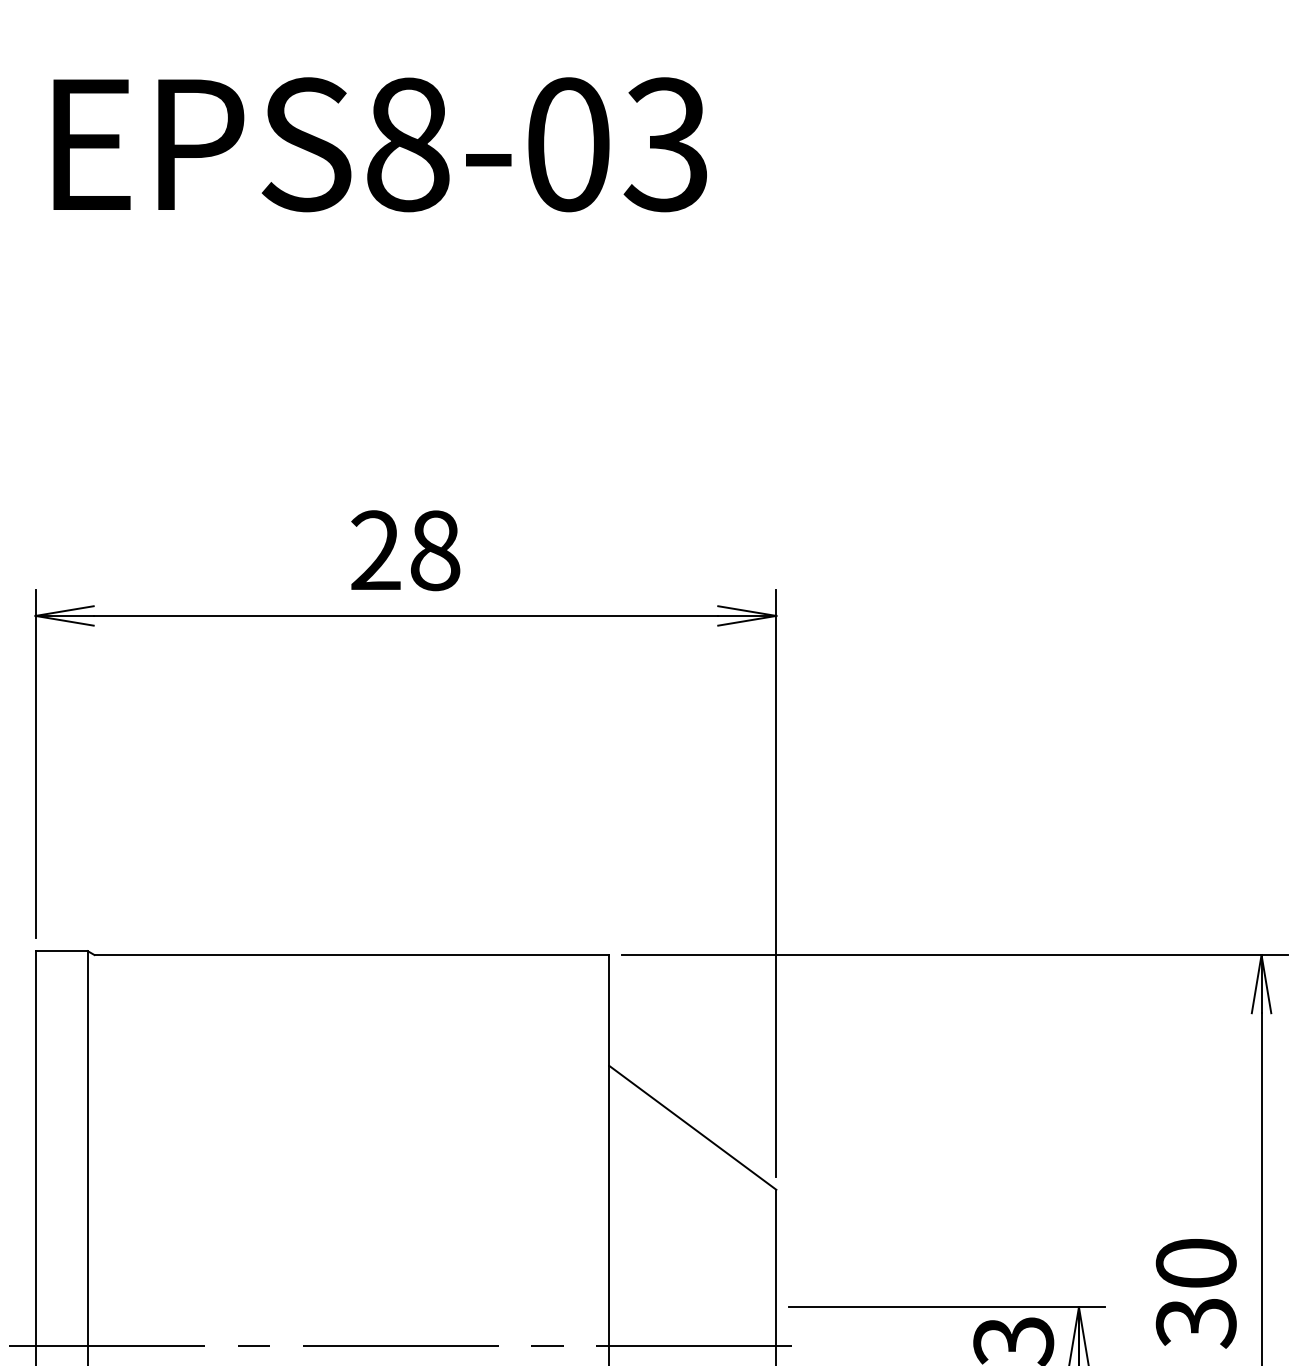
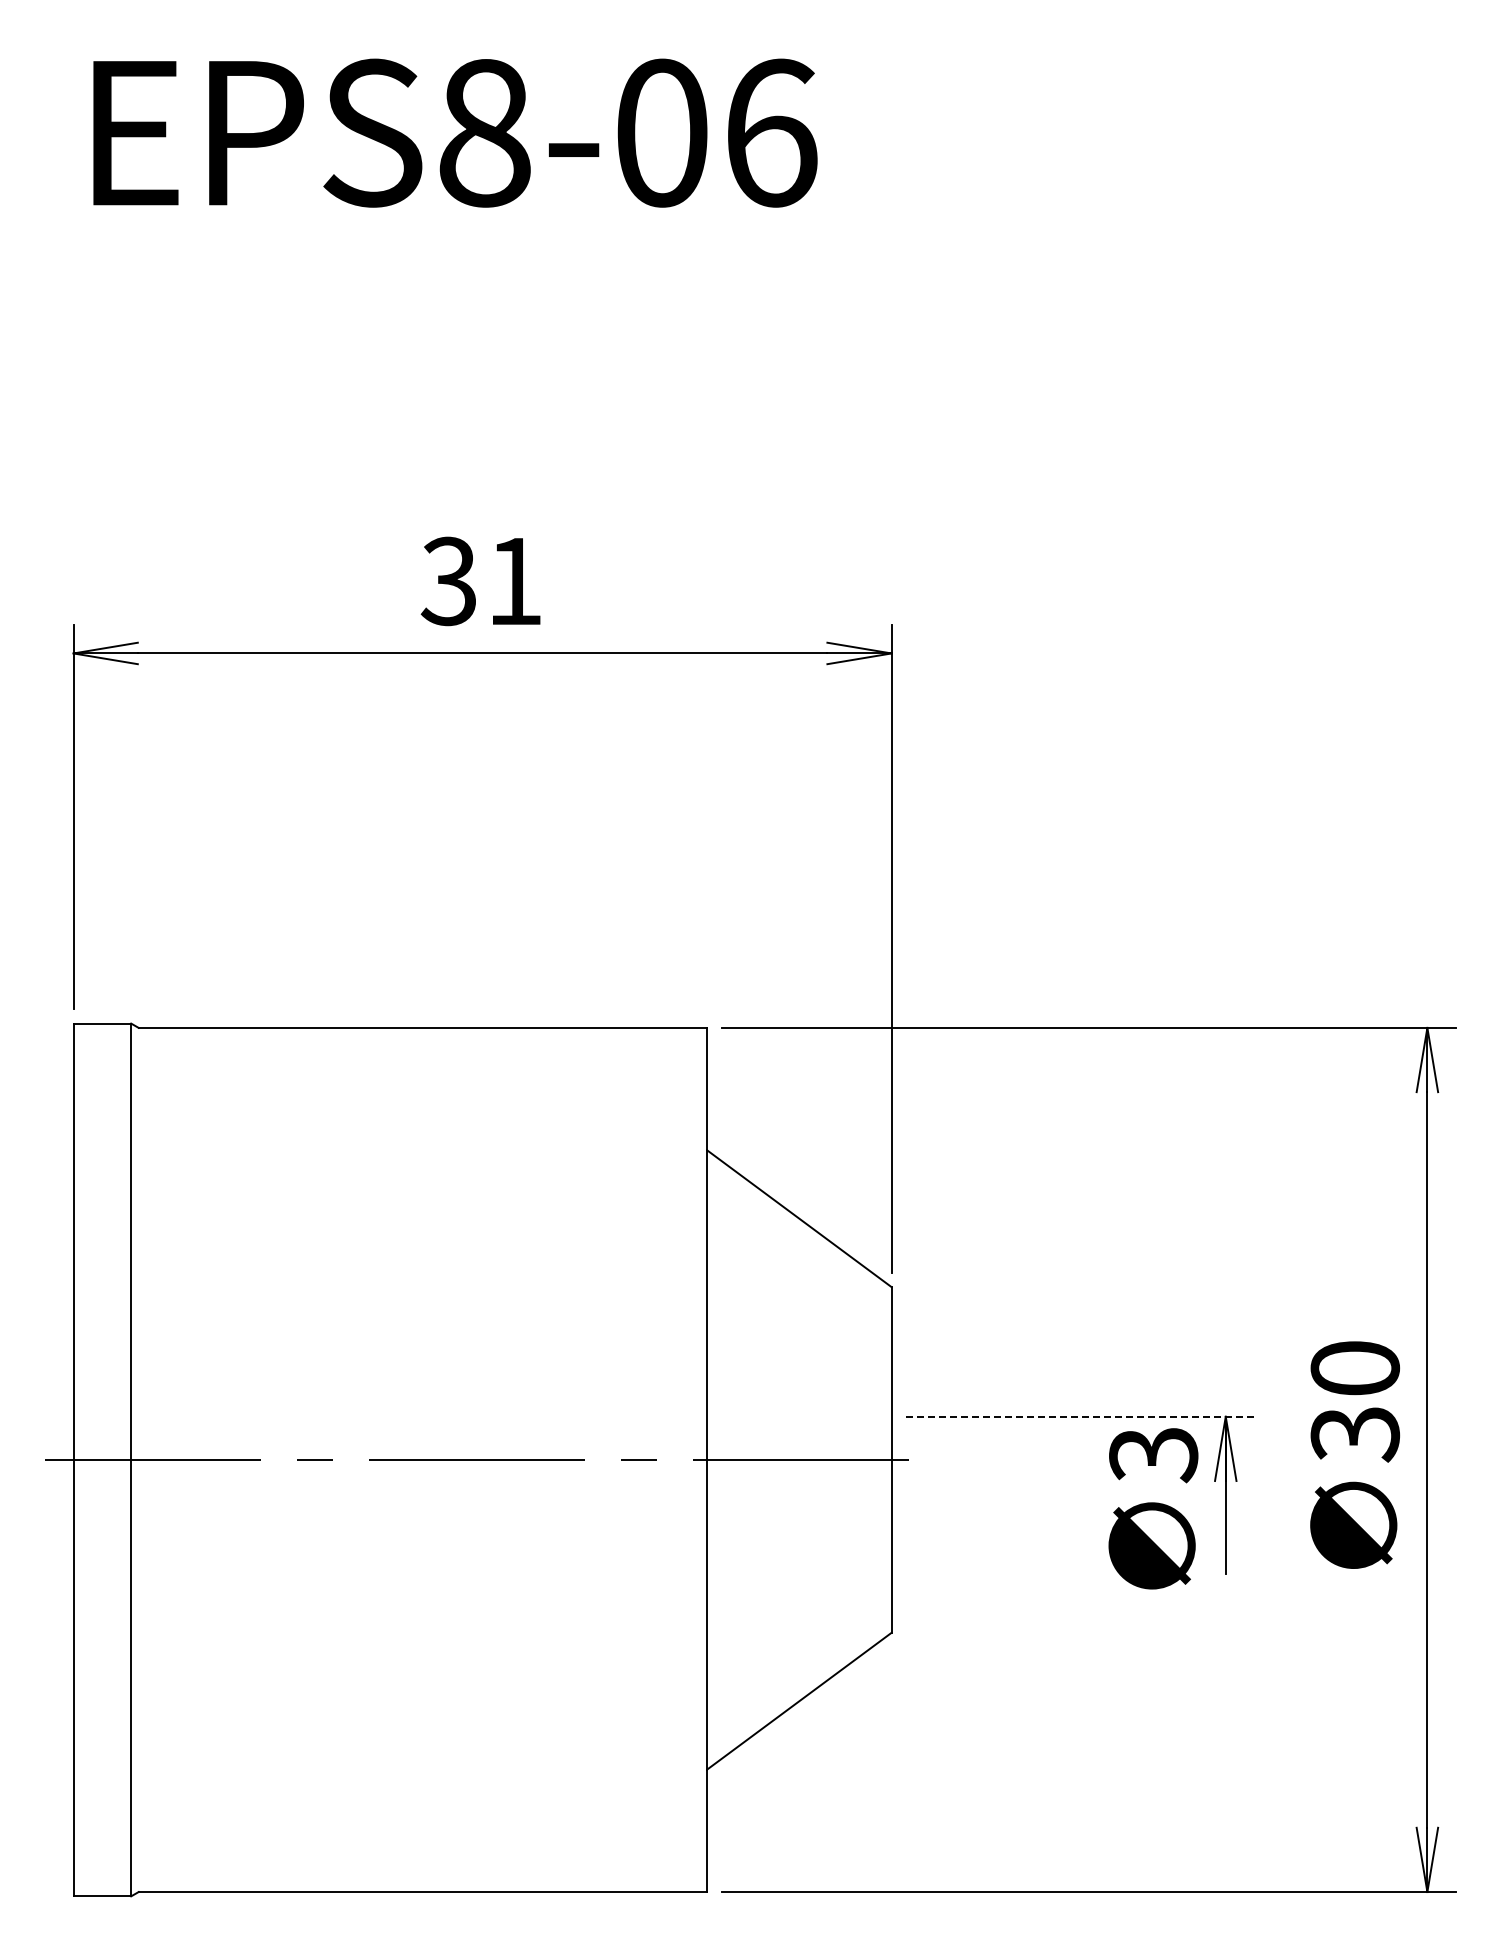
text: (666, 144) -> (770, 132), EPS8-03 -> EPS8-06
text: (404, 550) -> (481, 581), 28 -> 31
line: (947, 1306) -> (1080, 1416), solid -> dashed

